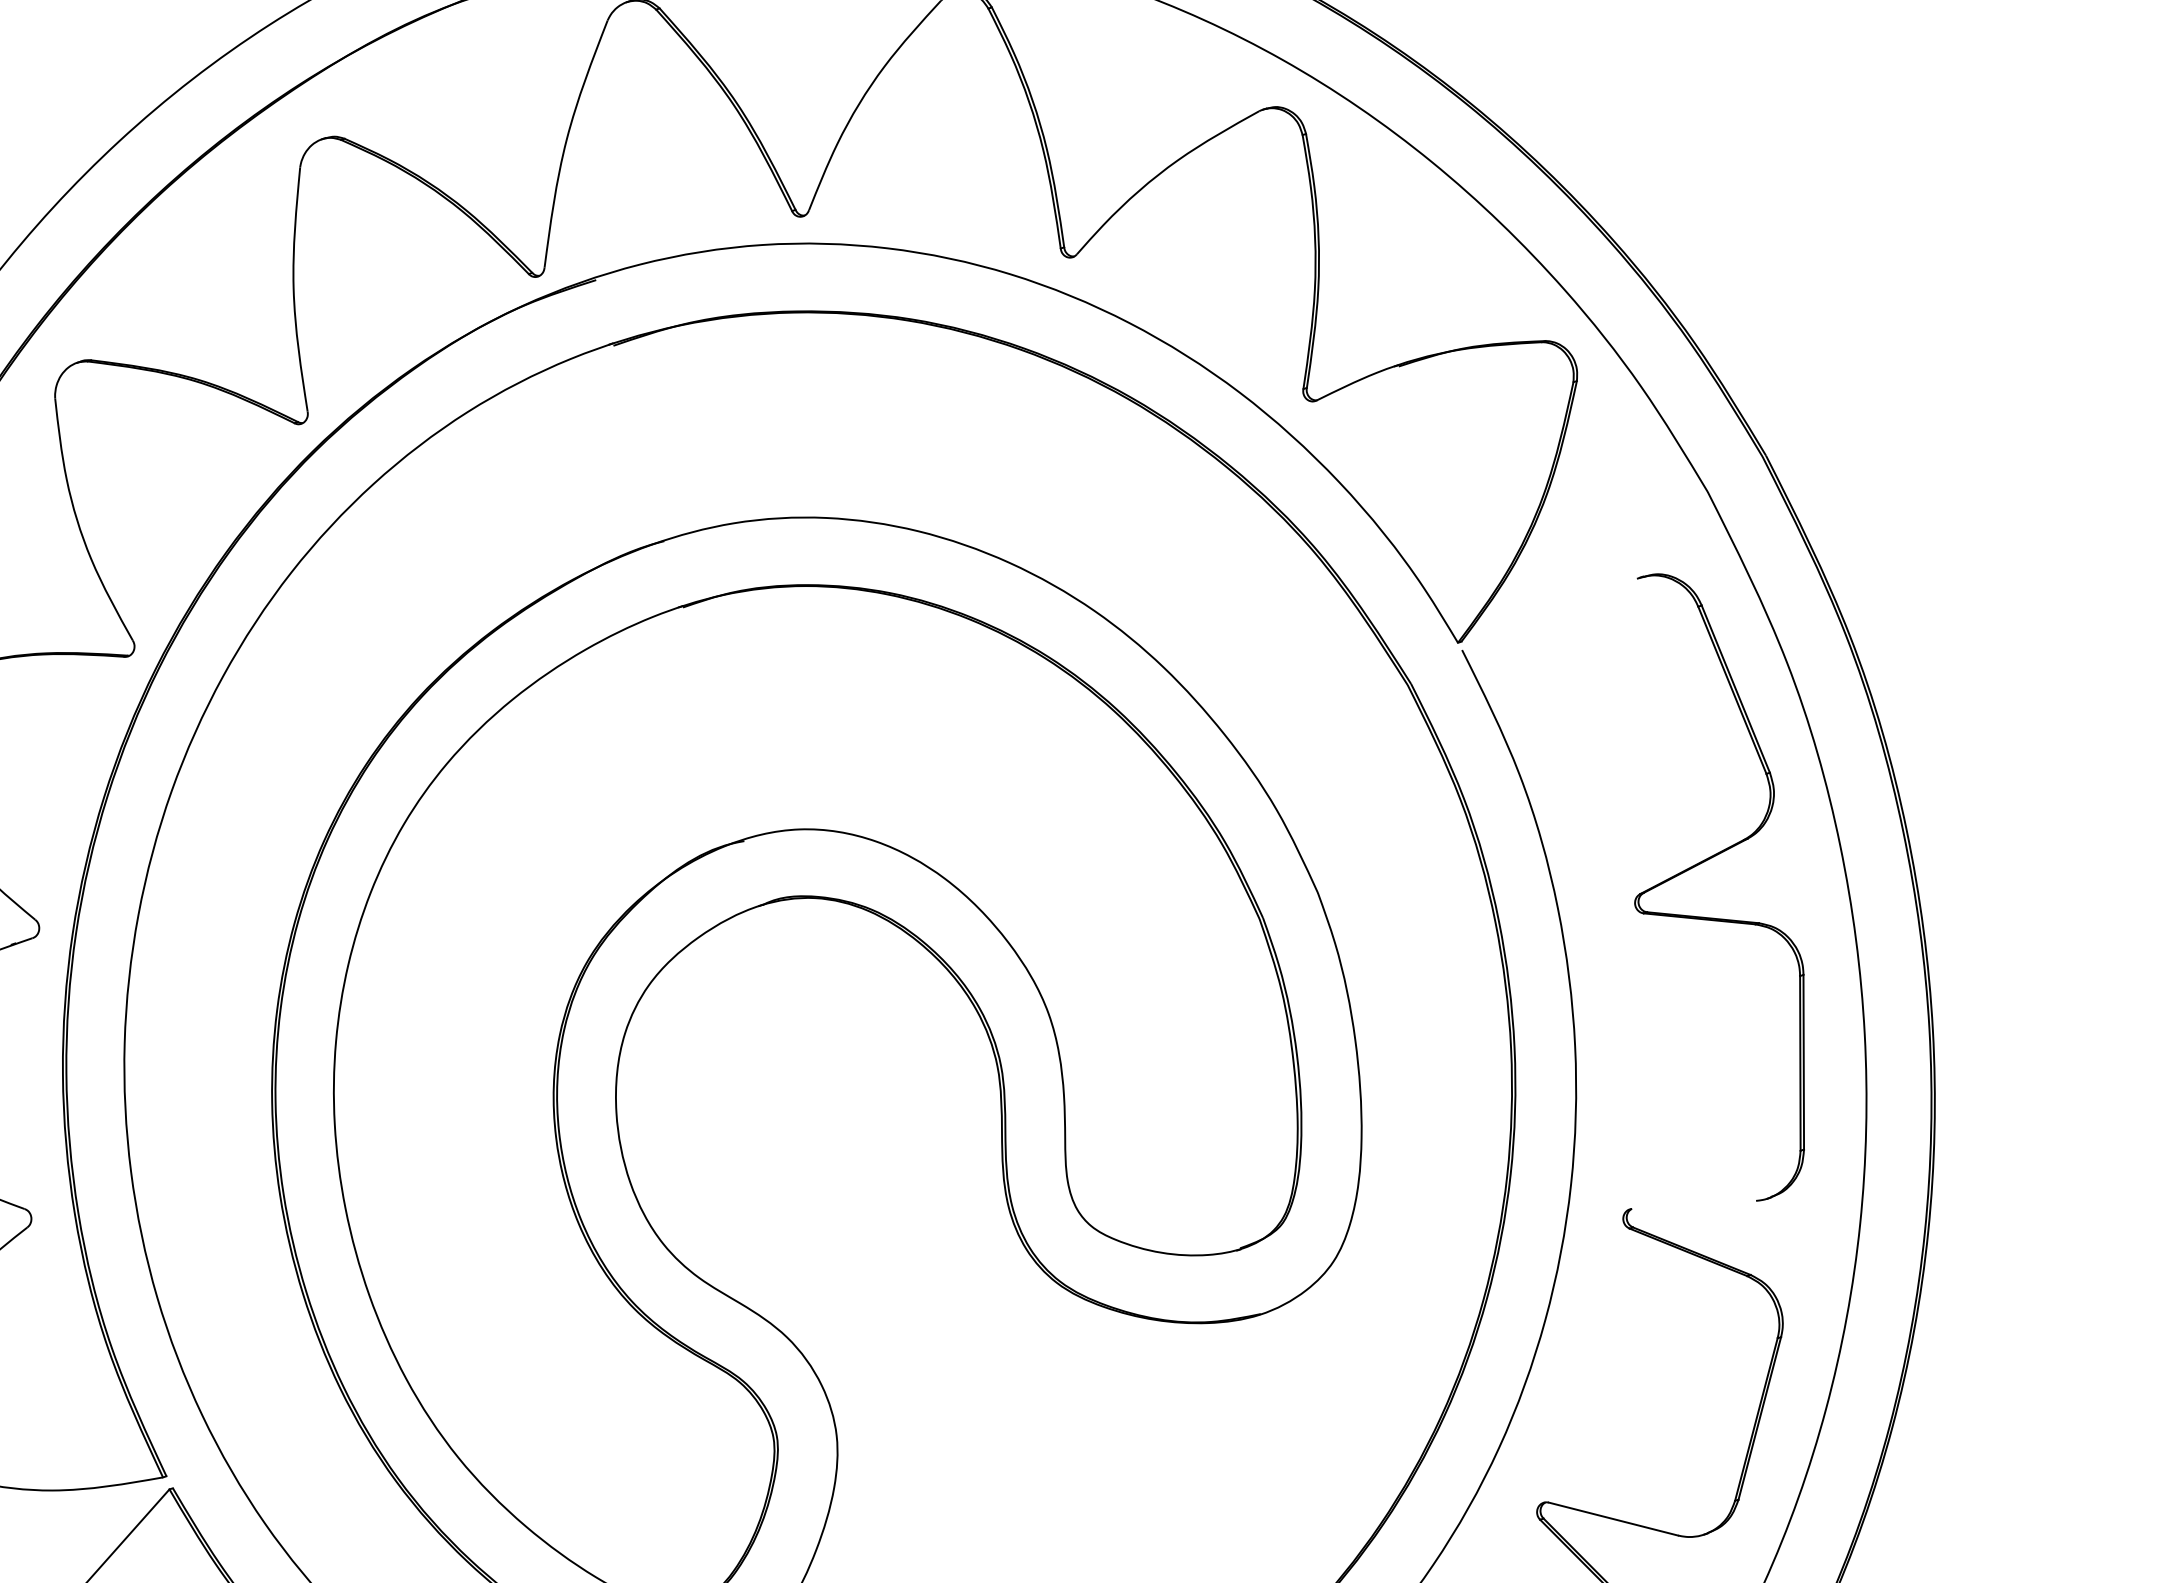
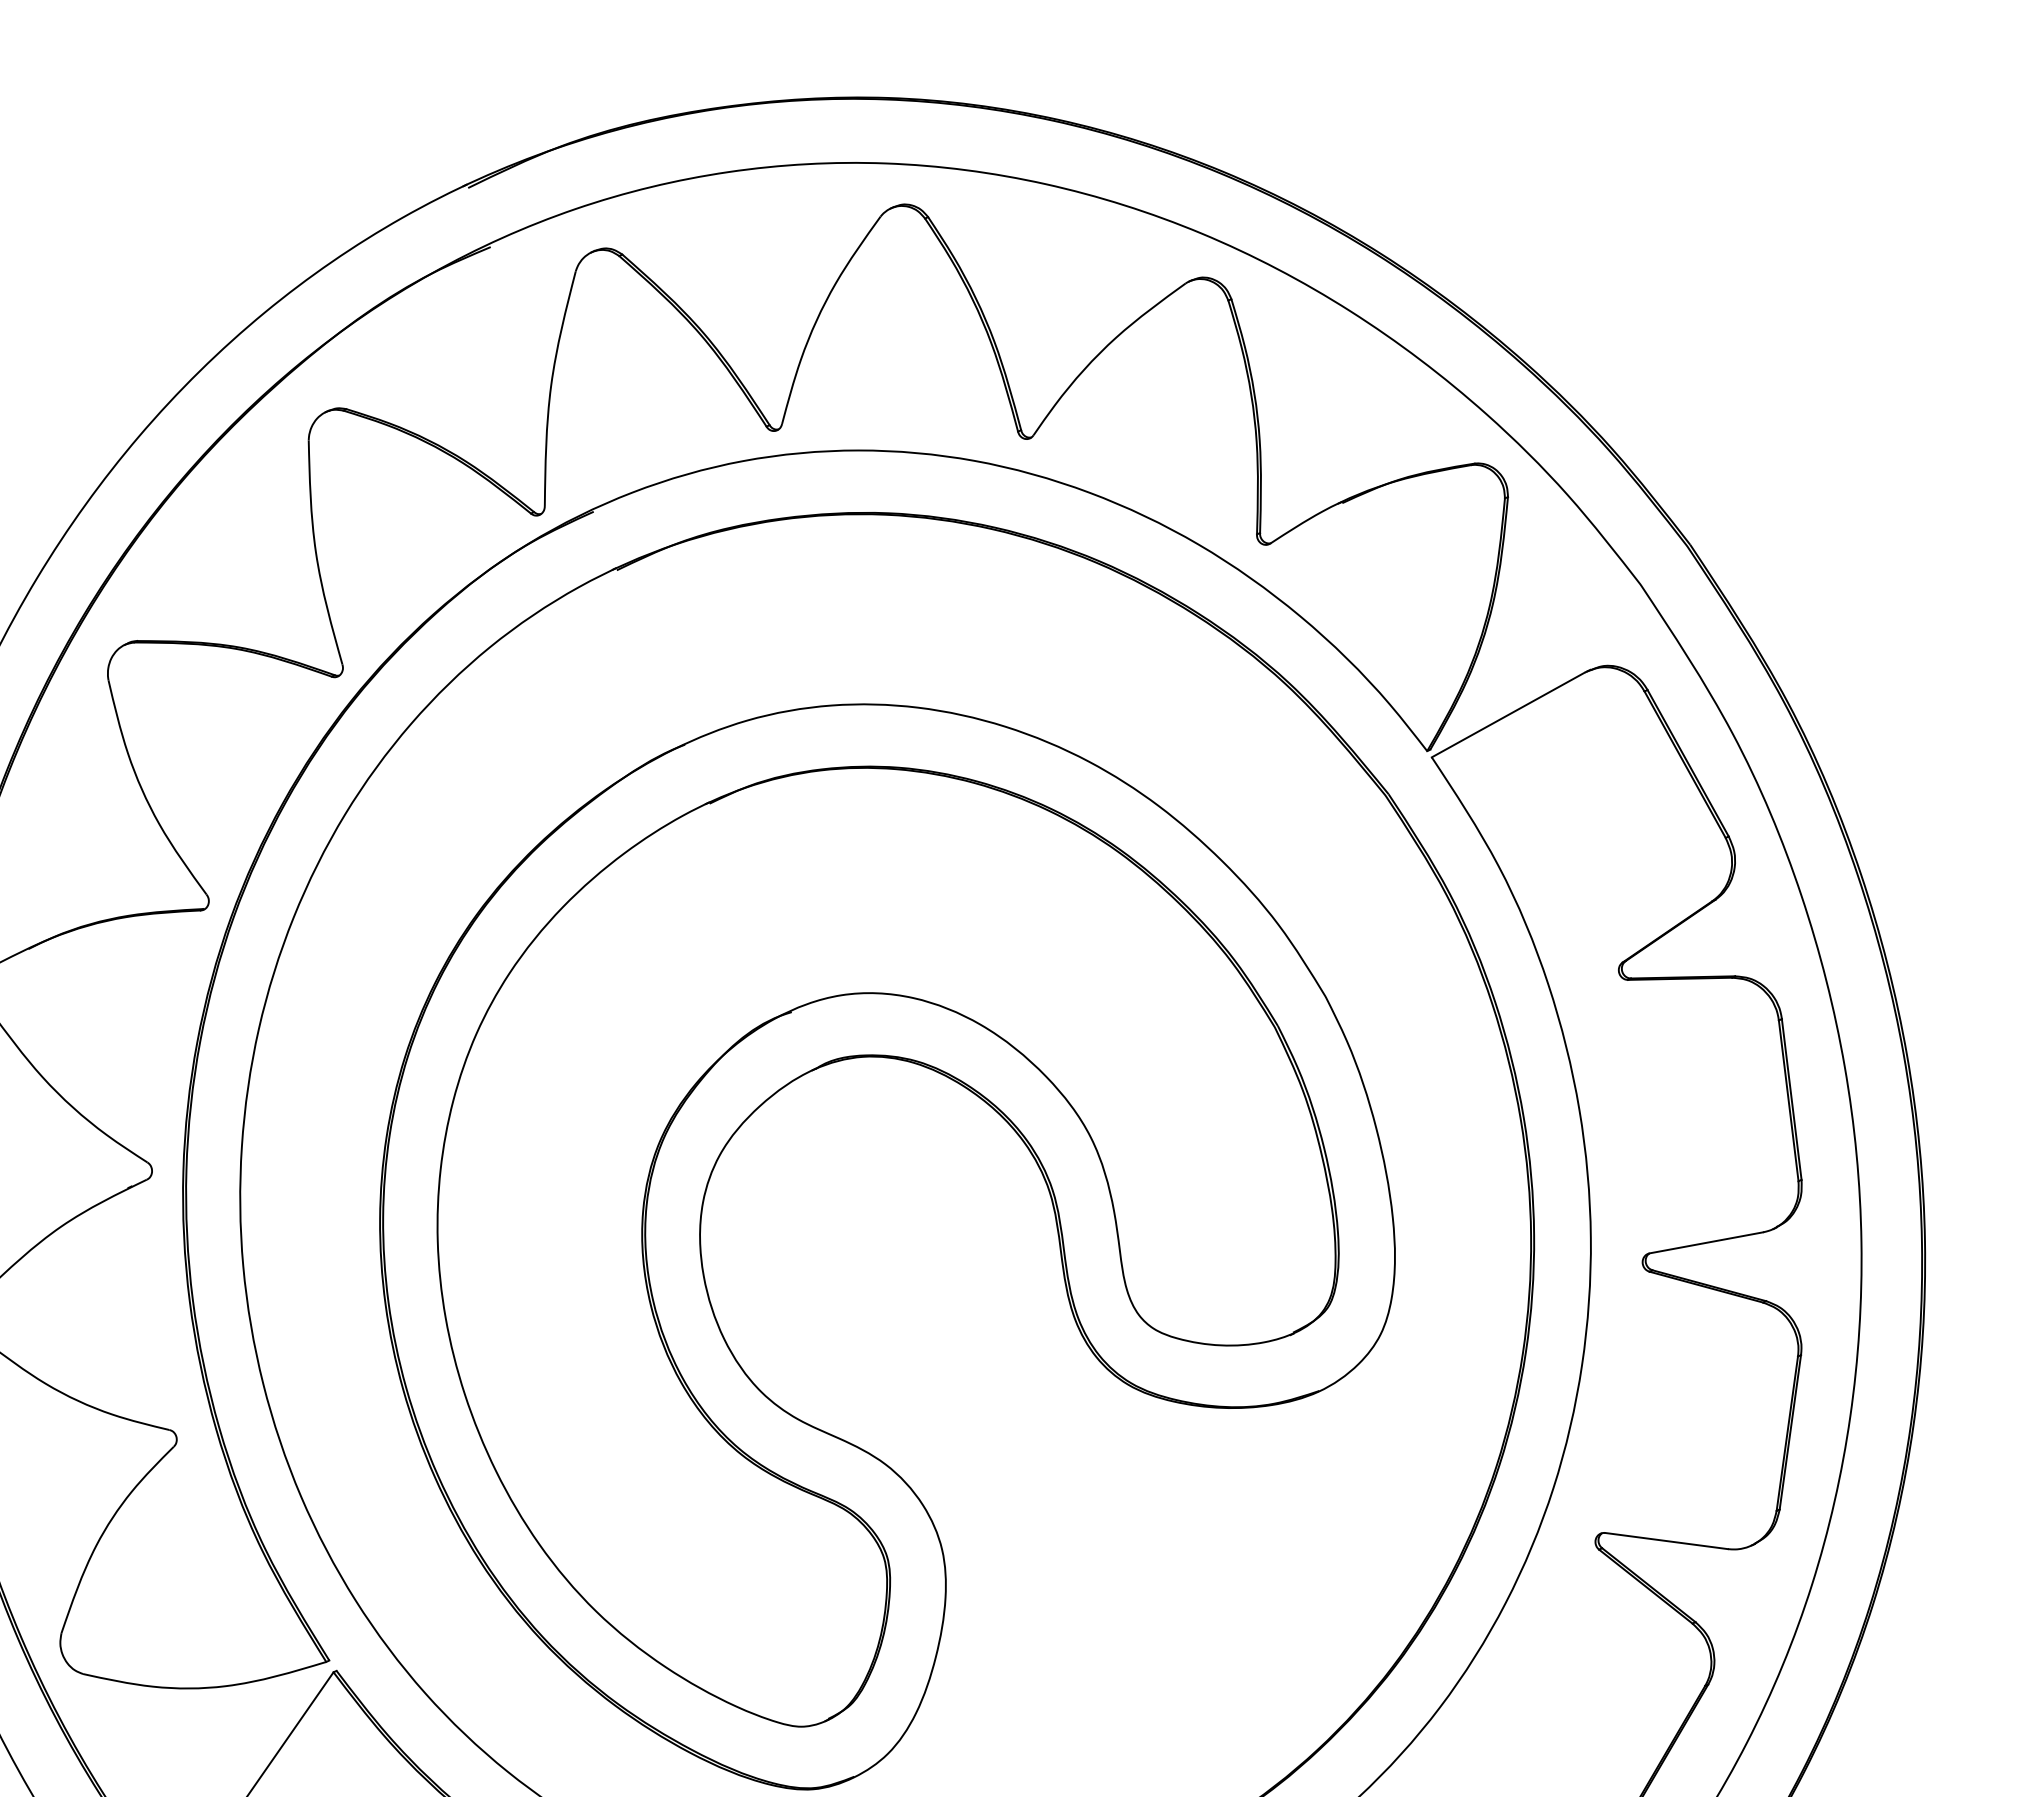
line: (1548, 613) -> (1507, 714), added
line: (1694, 1204) -> (1706, 1242), added

